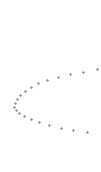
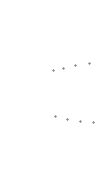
part: (24, 92) -> (22, 84), removed

